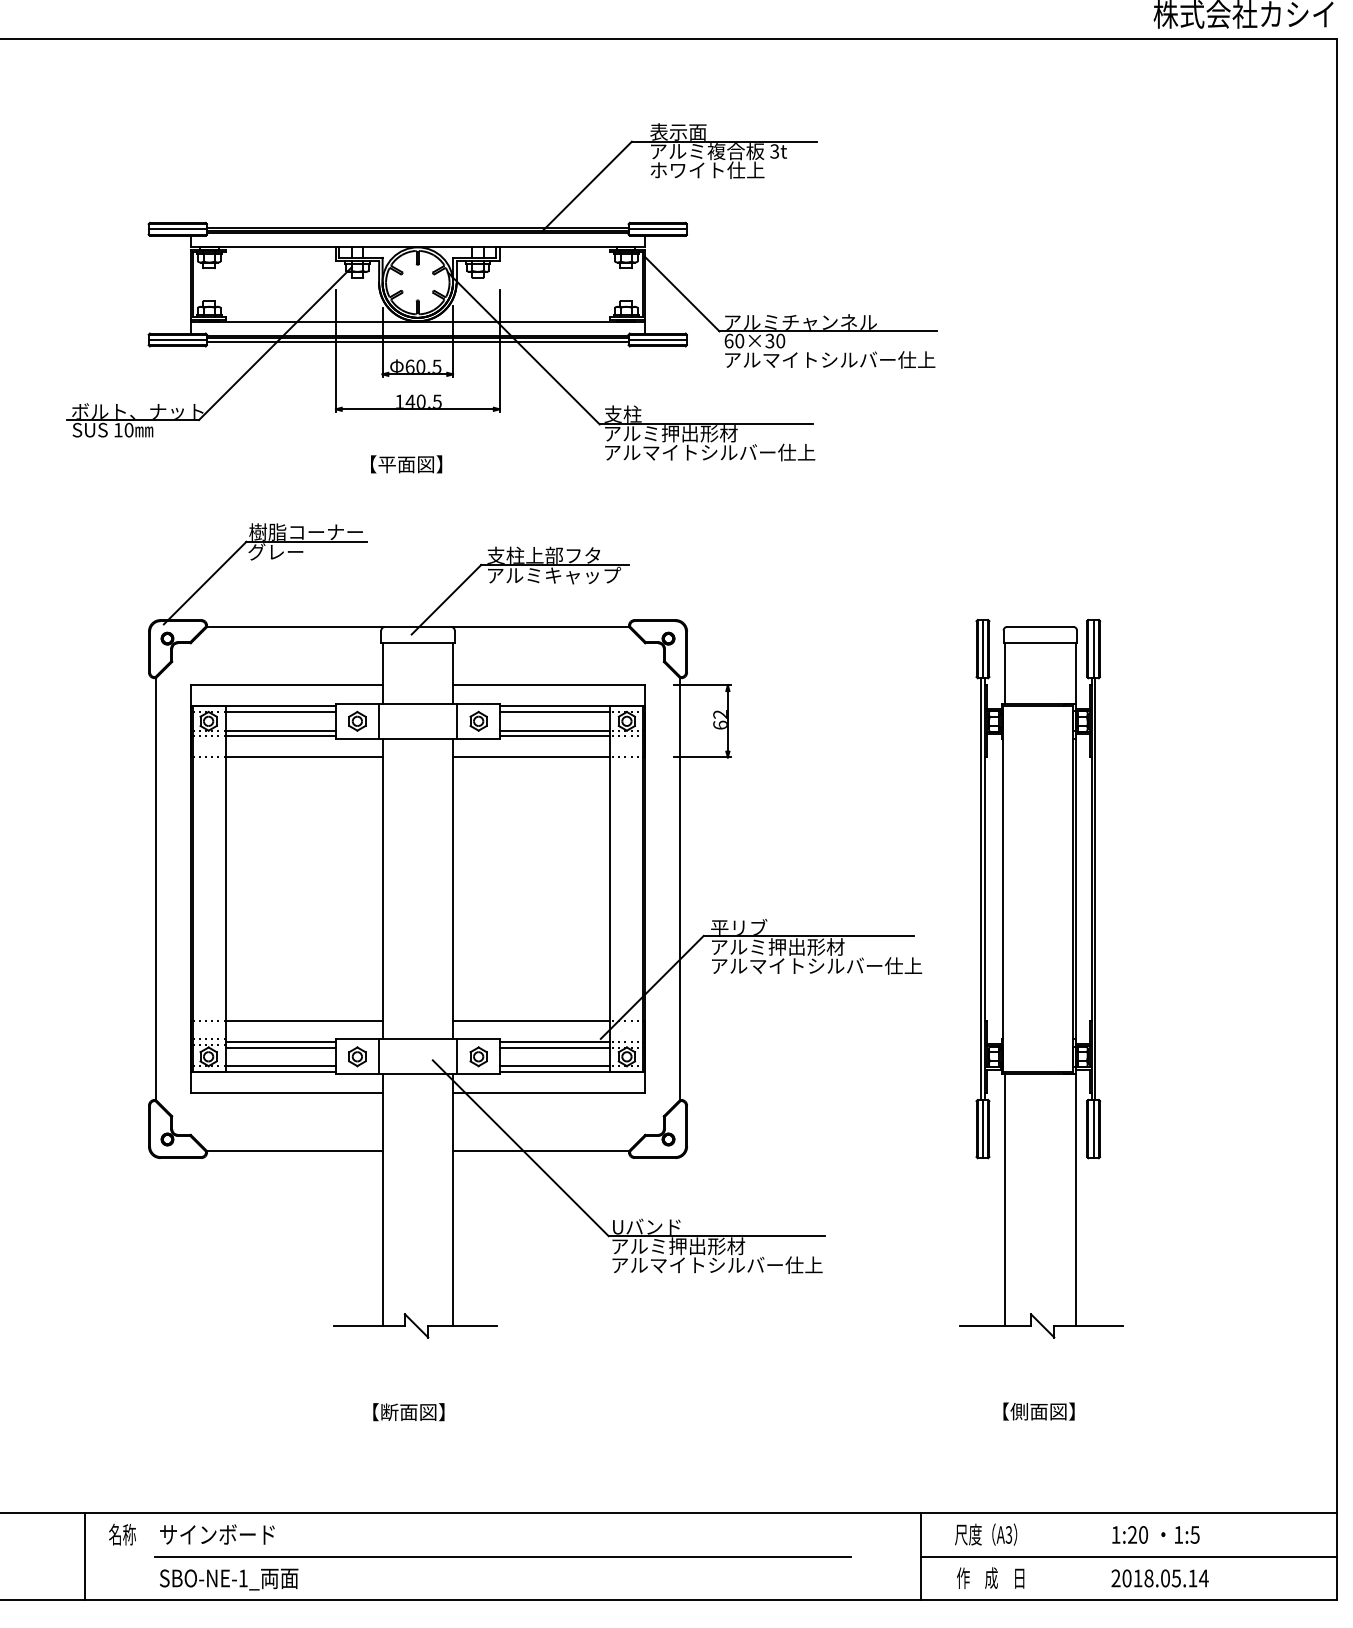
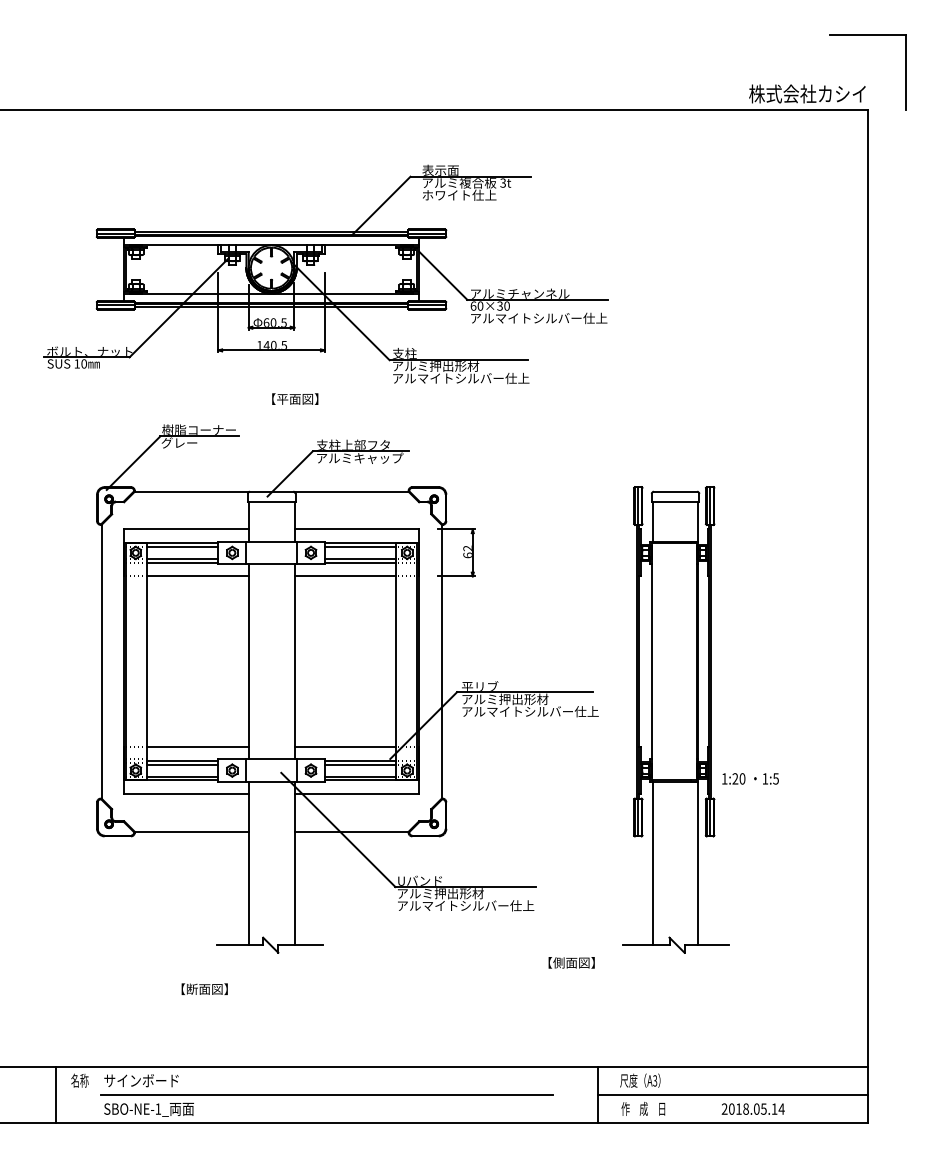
text: (406, 463) -> (295, 398), moved
text: (408, 1411) -> (204, 988), moved
text: (1038, 1411) -> (571, 962), moved
text: (1155, 1534) -> (750, 778), moved

